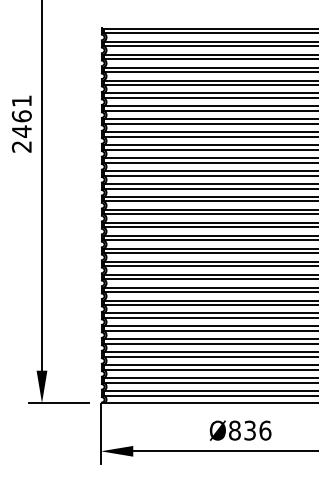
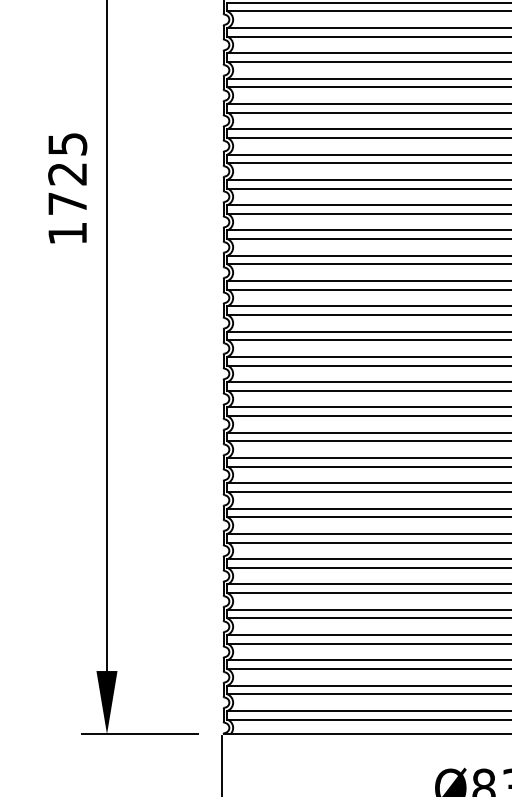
text: (21, 123) -> (66, 187), 2461 -> 1725

